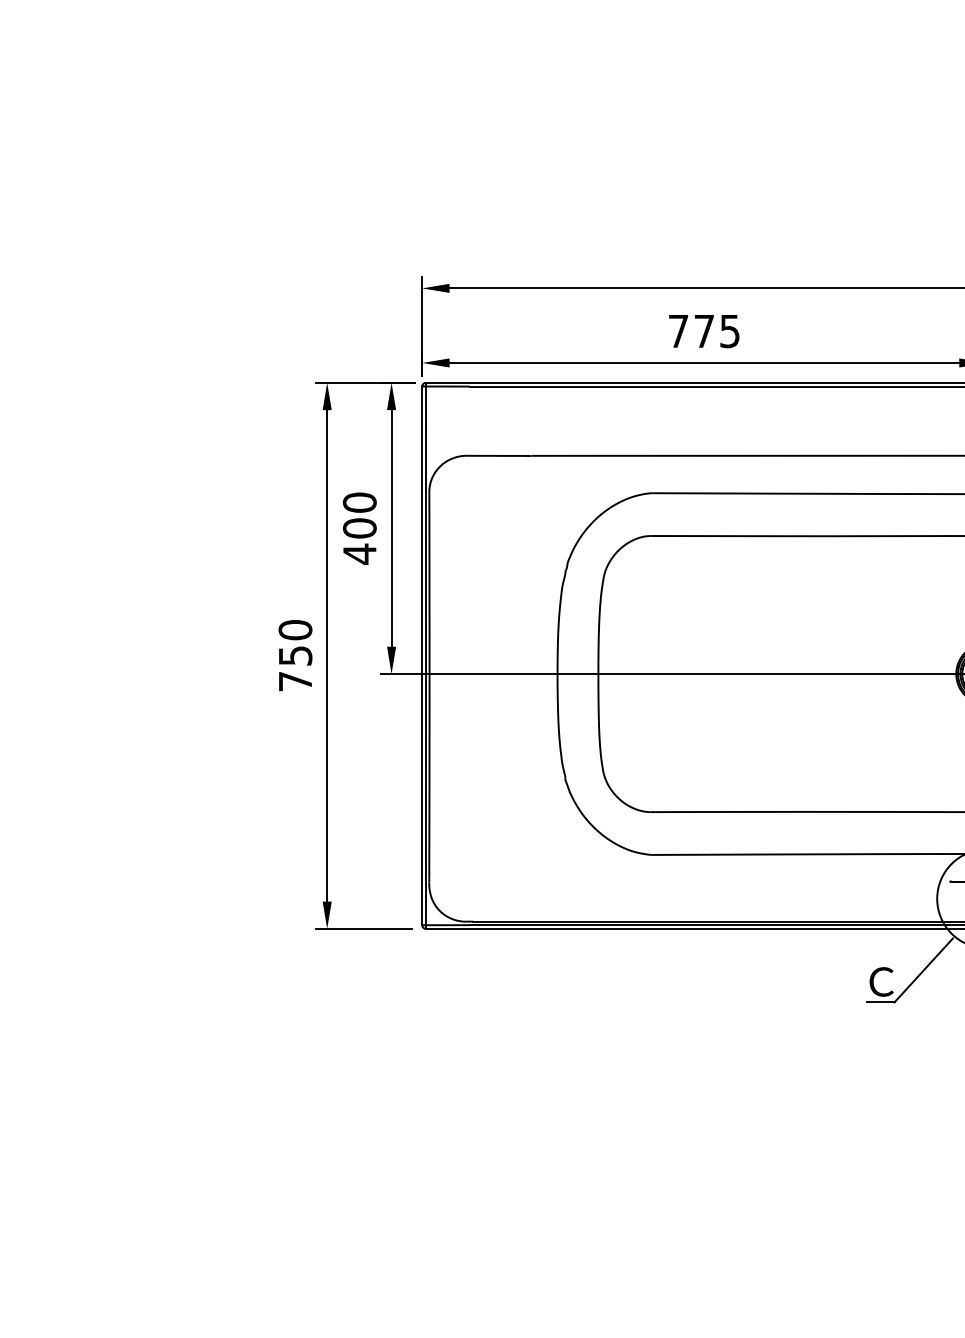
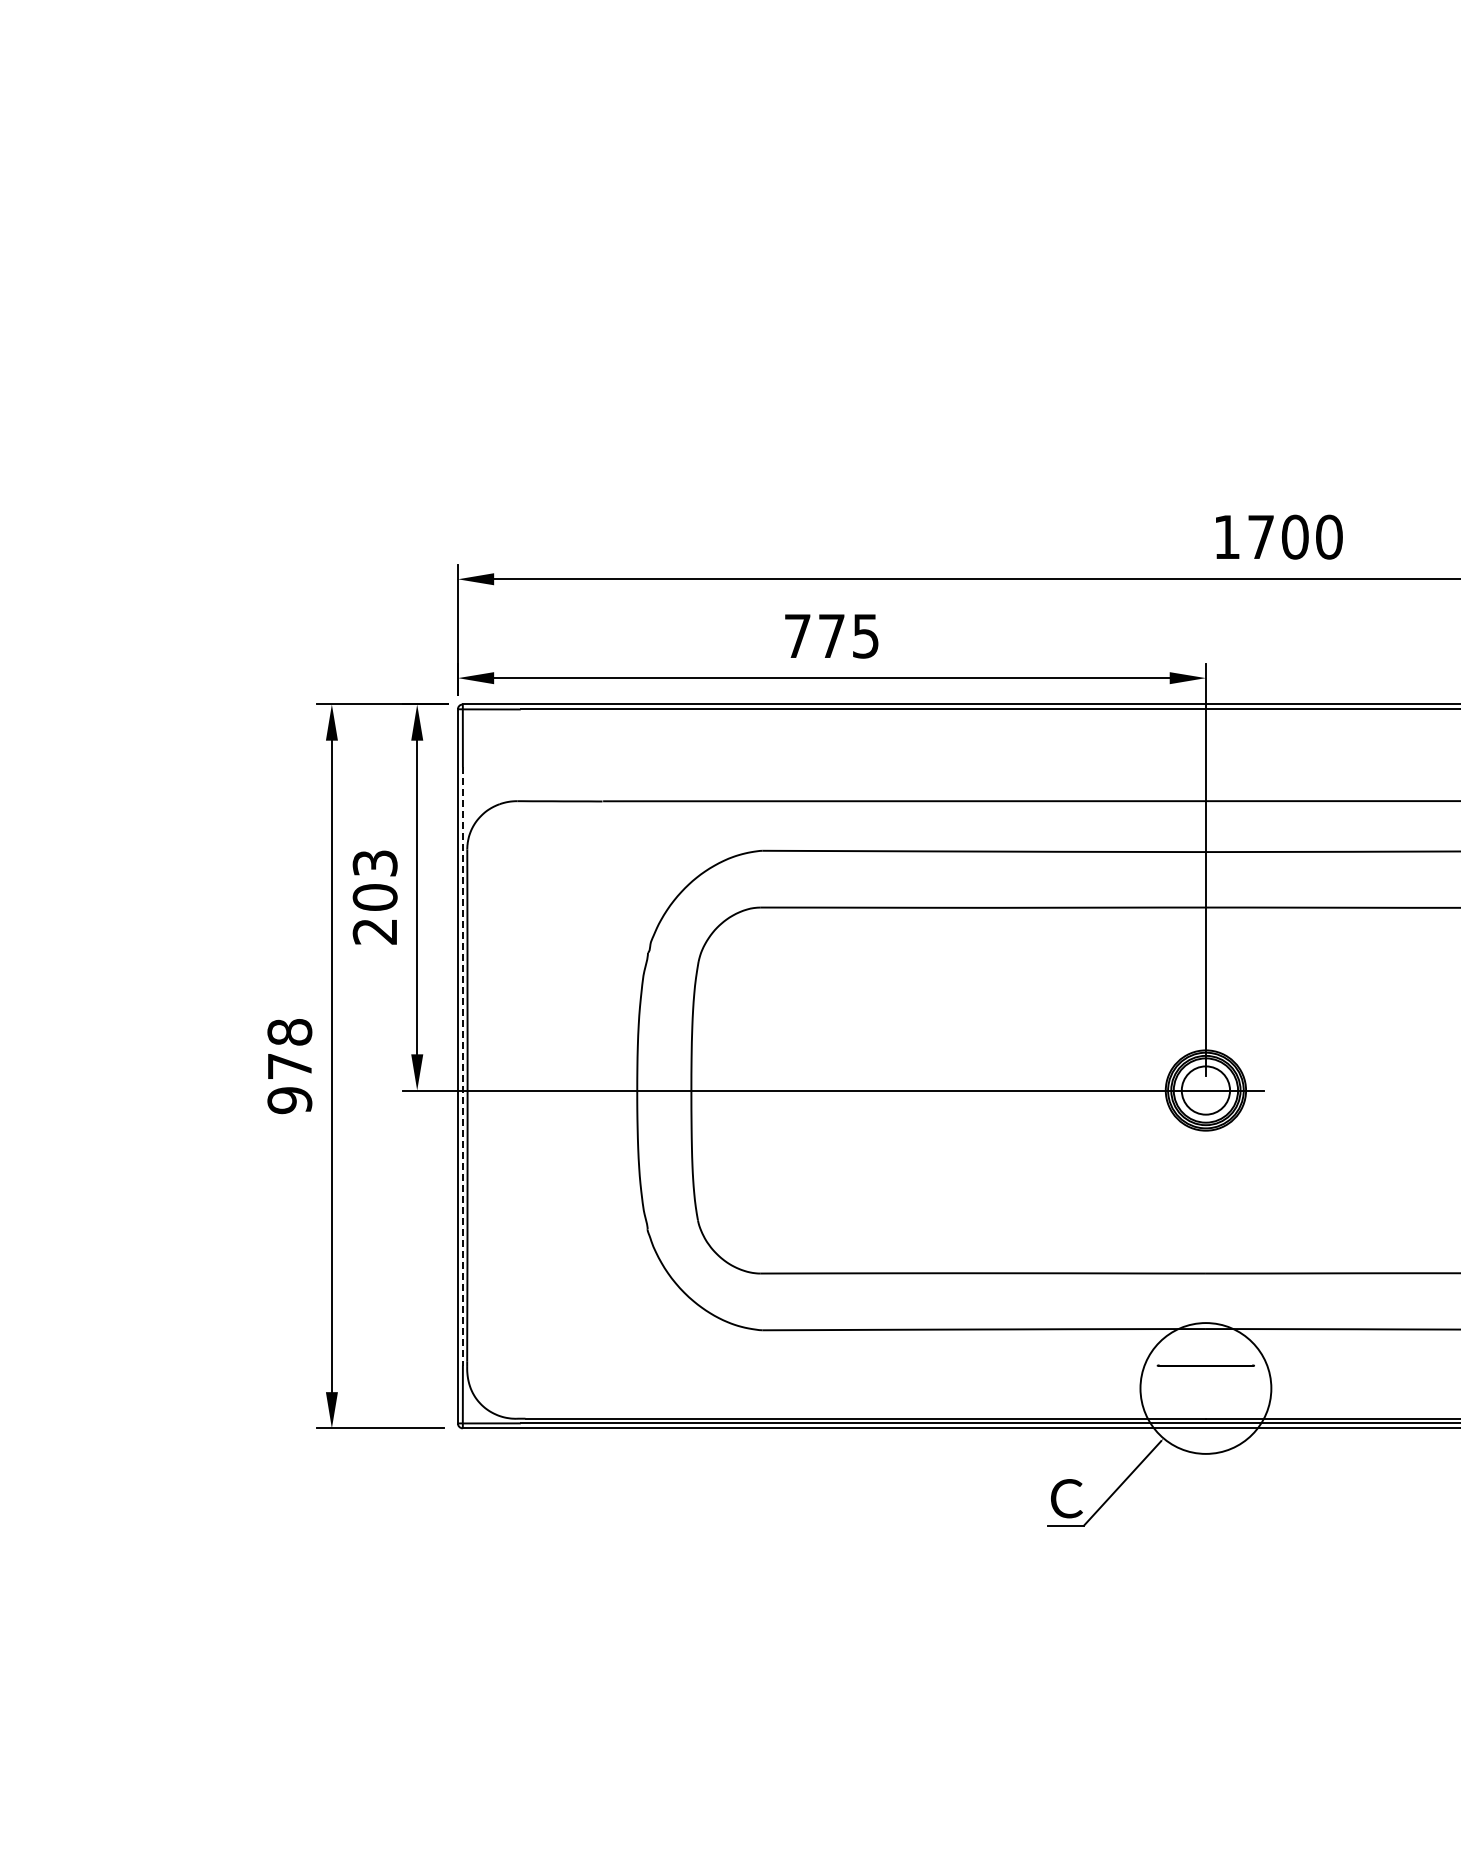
text: (359, 528) -> (374, 897), 400 -> 203
text: (295, 655) -> (289, 1066), 750 -> 978
line: (425, 655) -> (462, 1066), solid -> dashed

